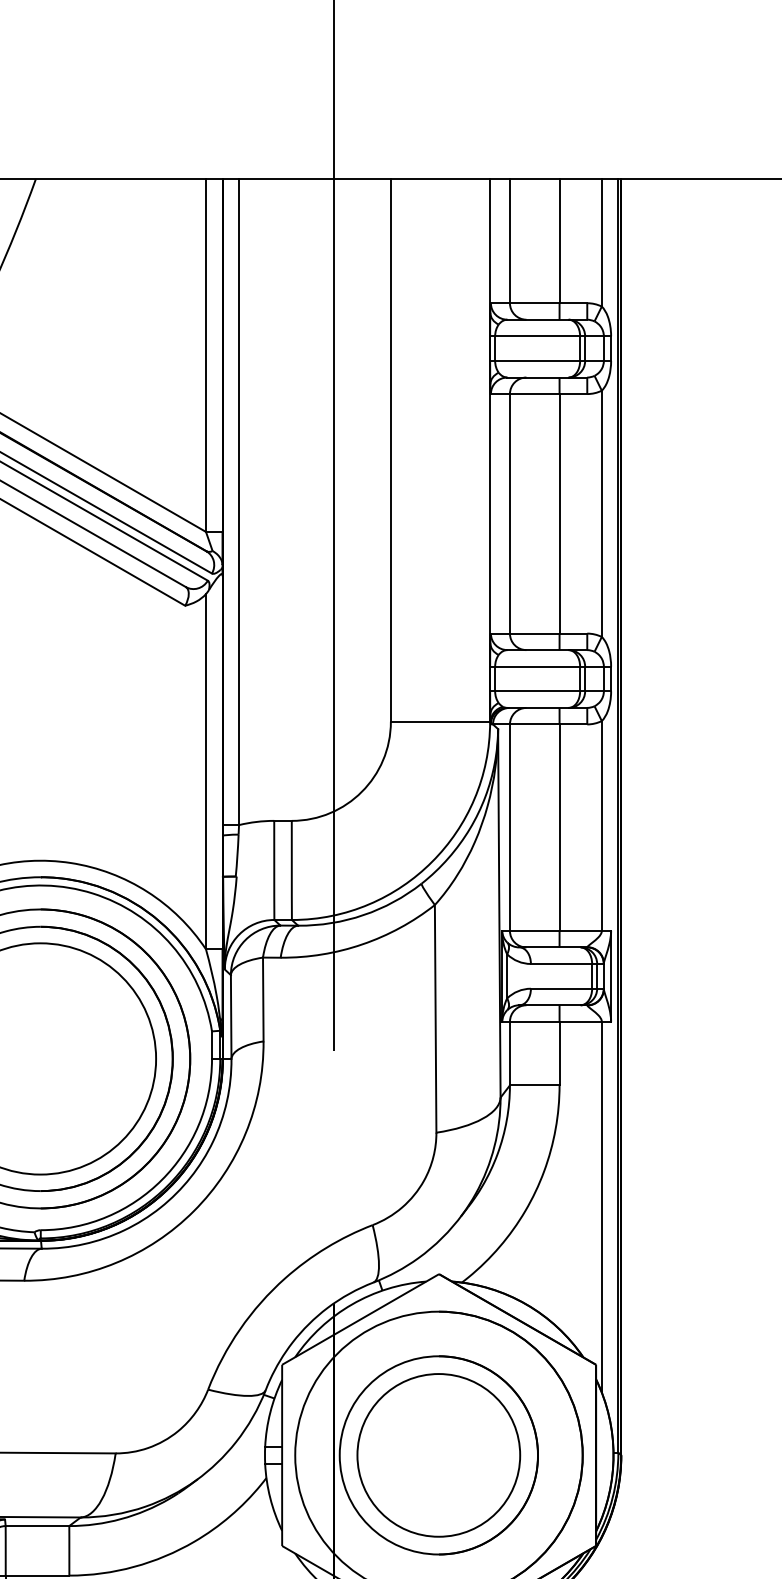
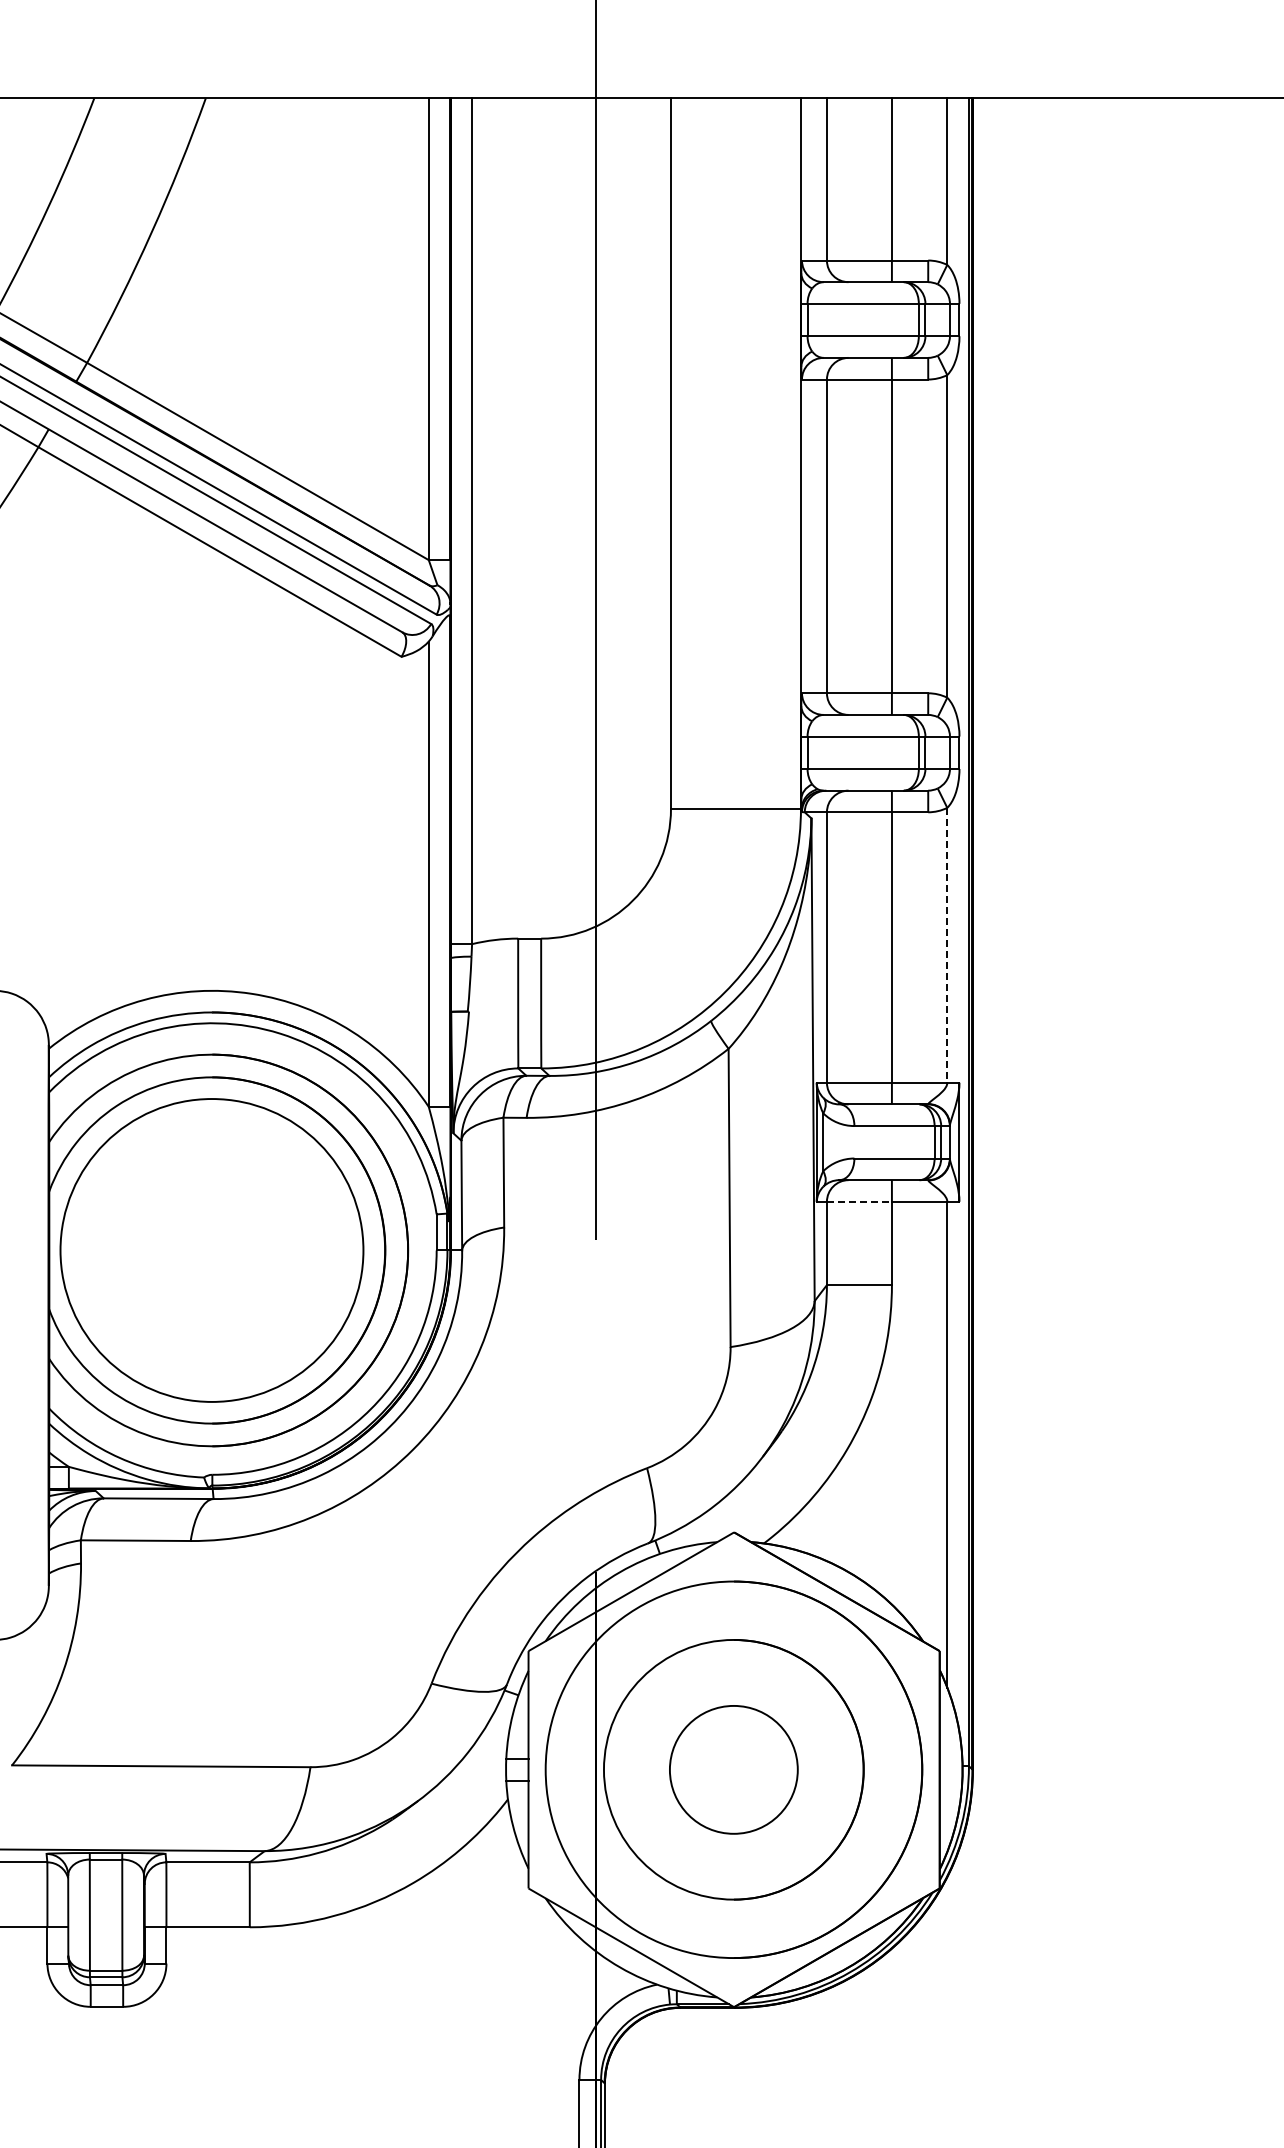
line: (601, 826) -> (947, 945), solid -> dashed
line: (534, 1021) -> (859, 1201), solid -> dashed
part: (438, 1455) -> (733, 1769), size x0.6

